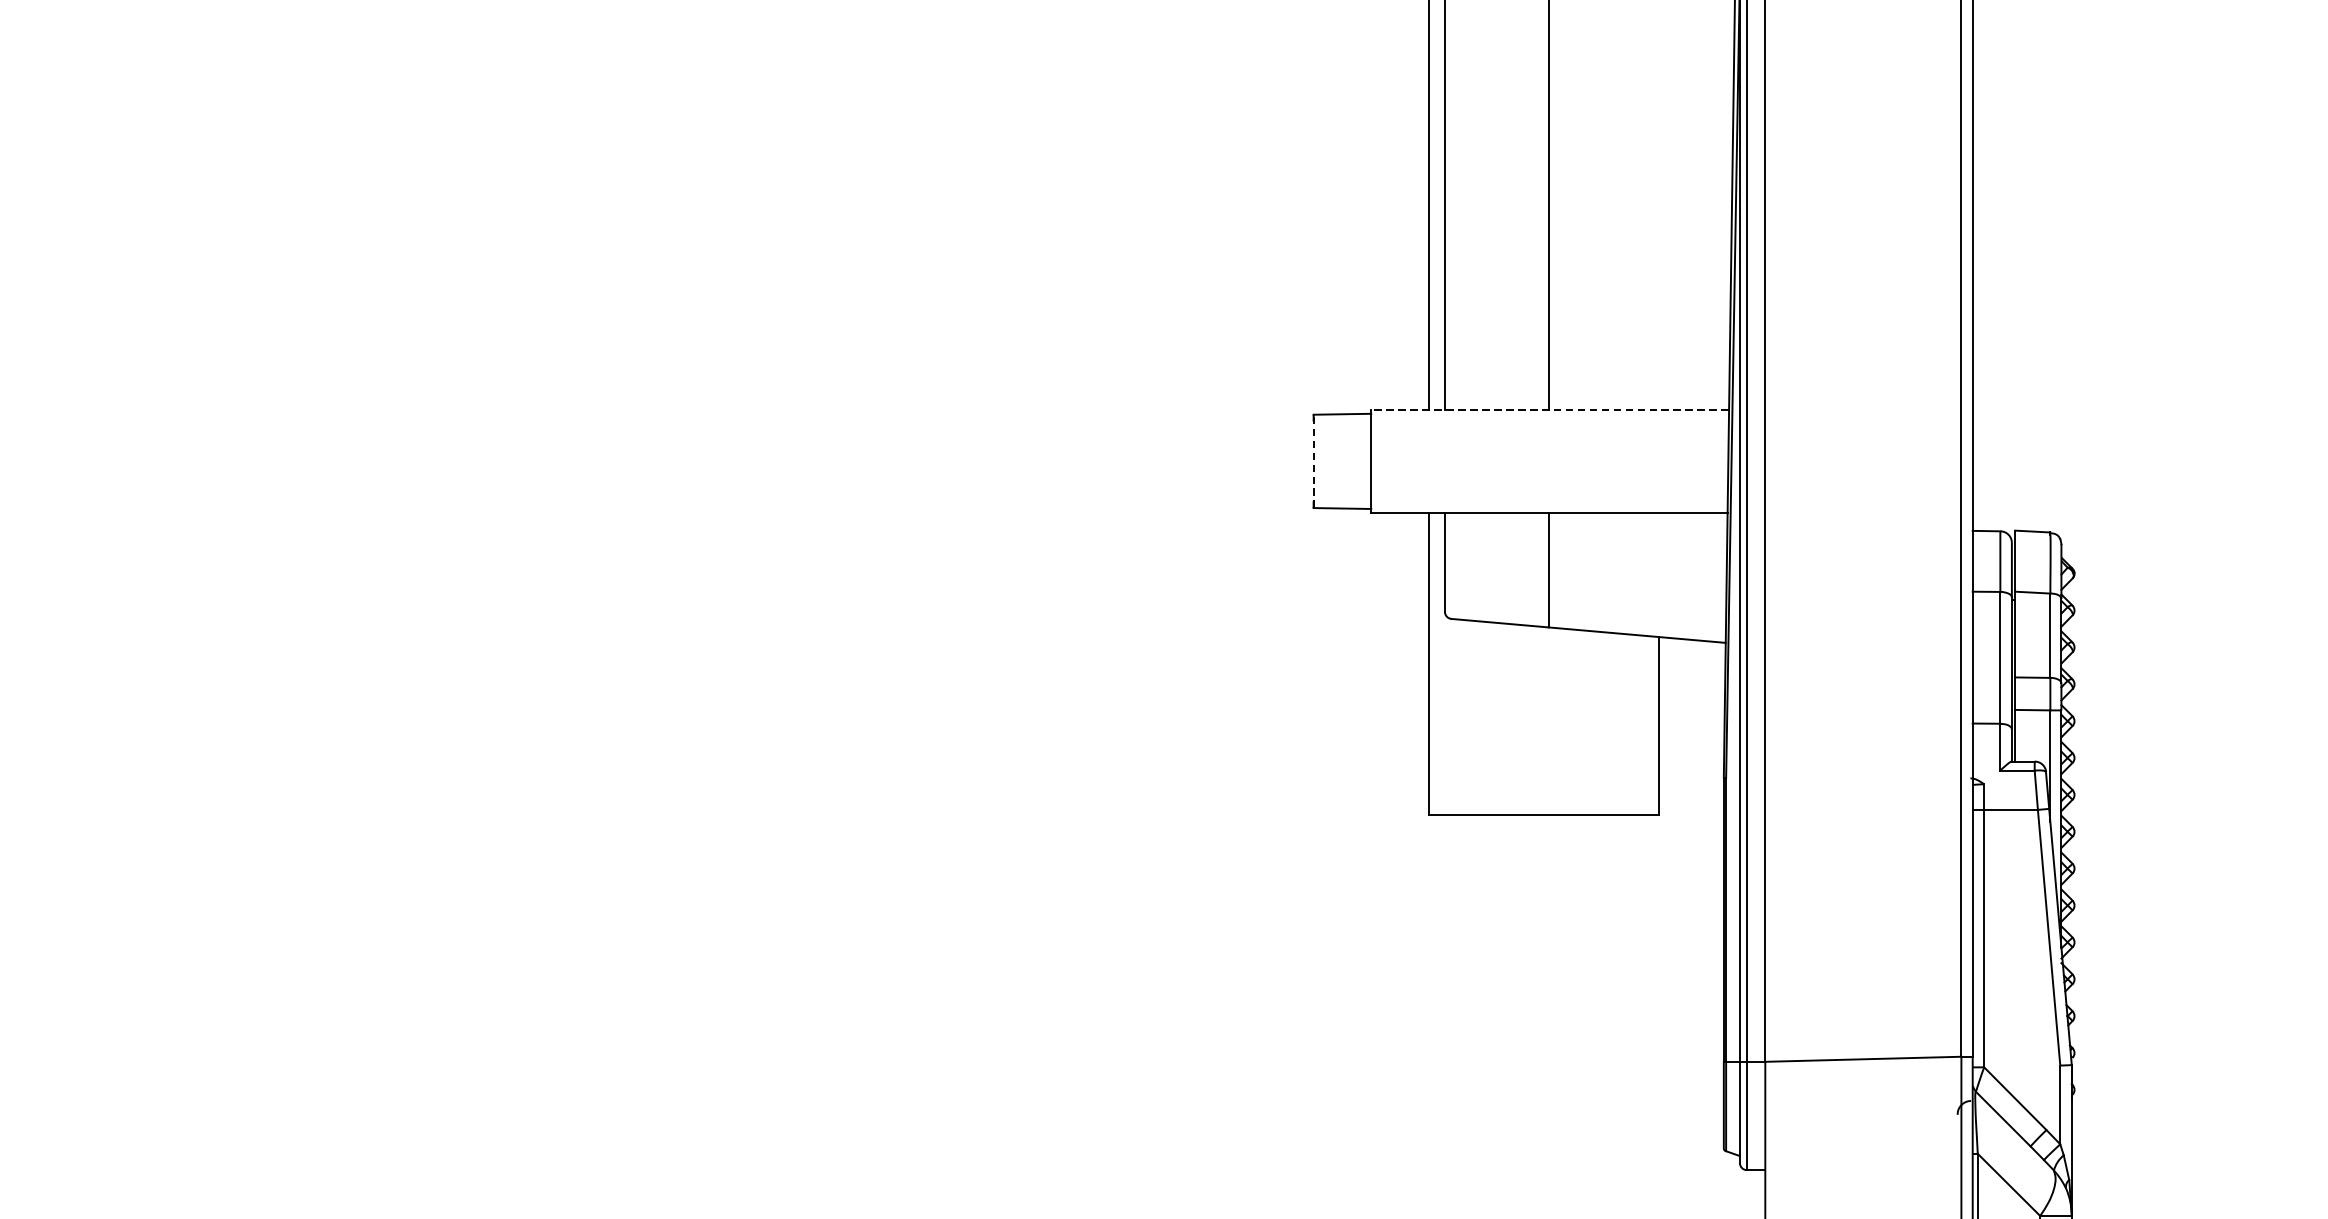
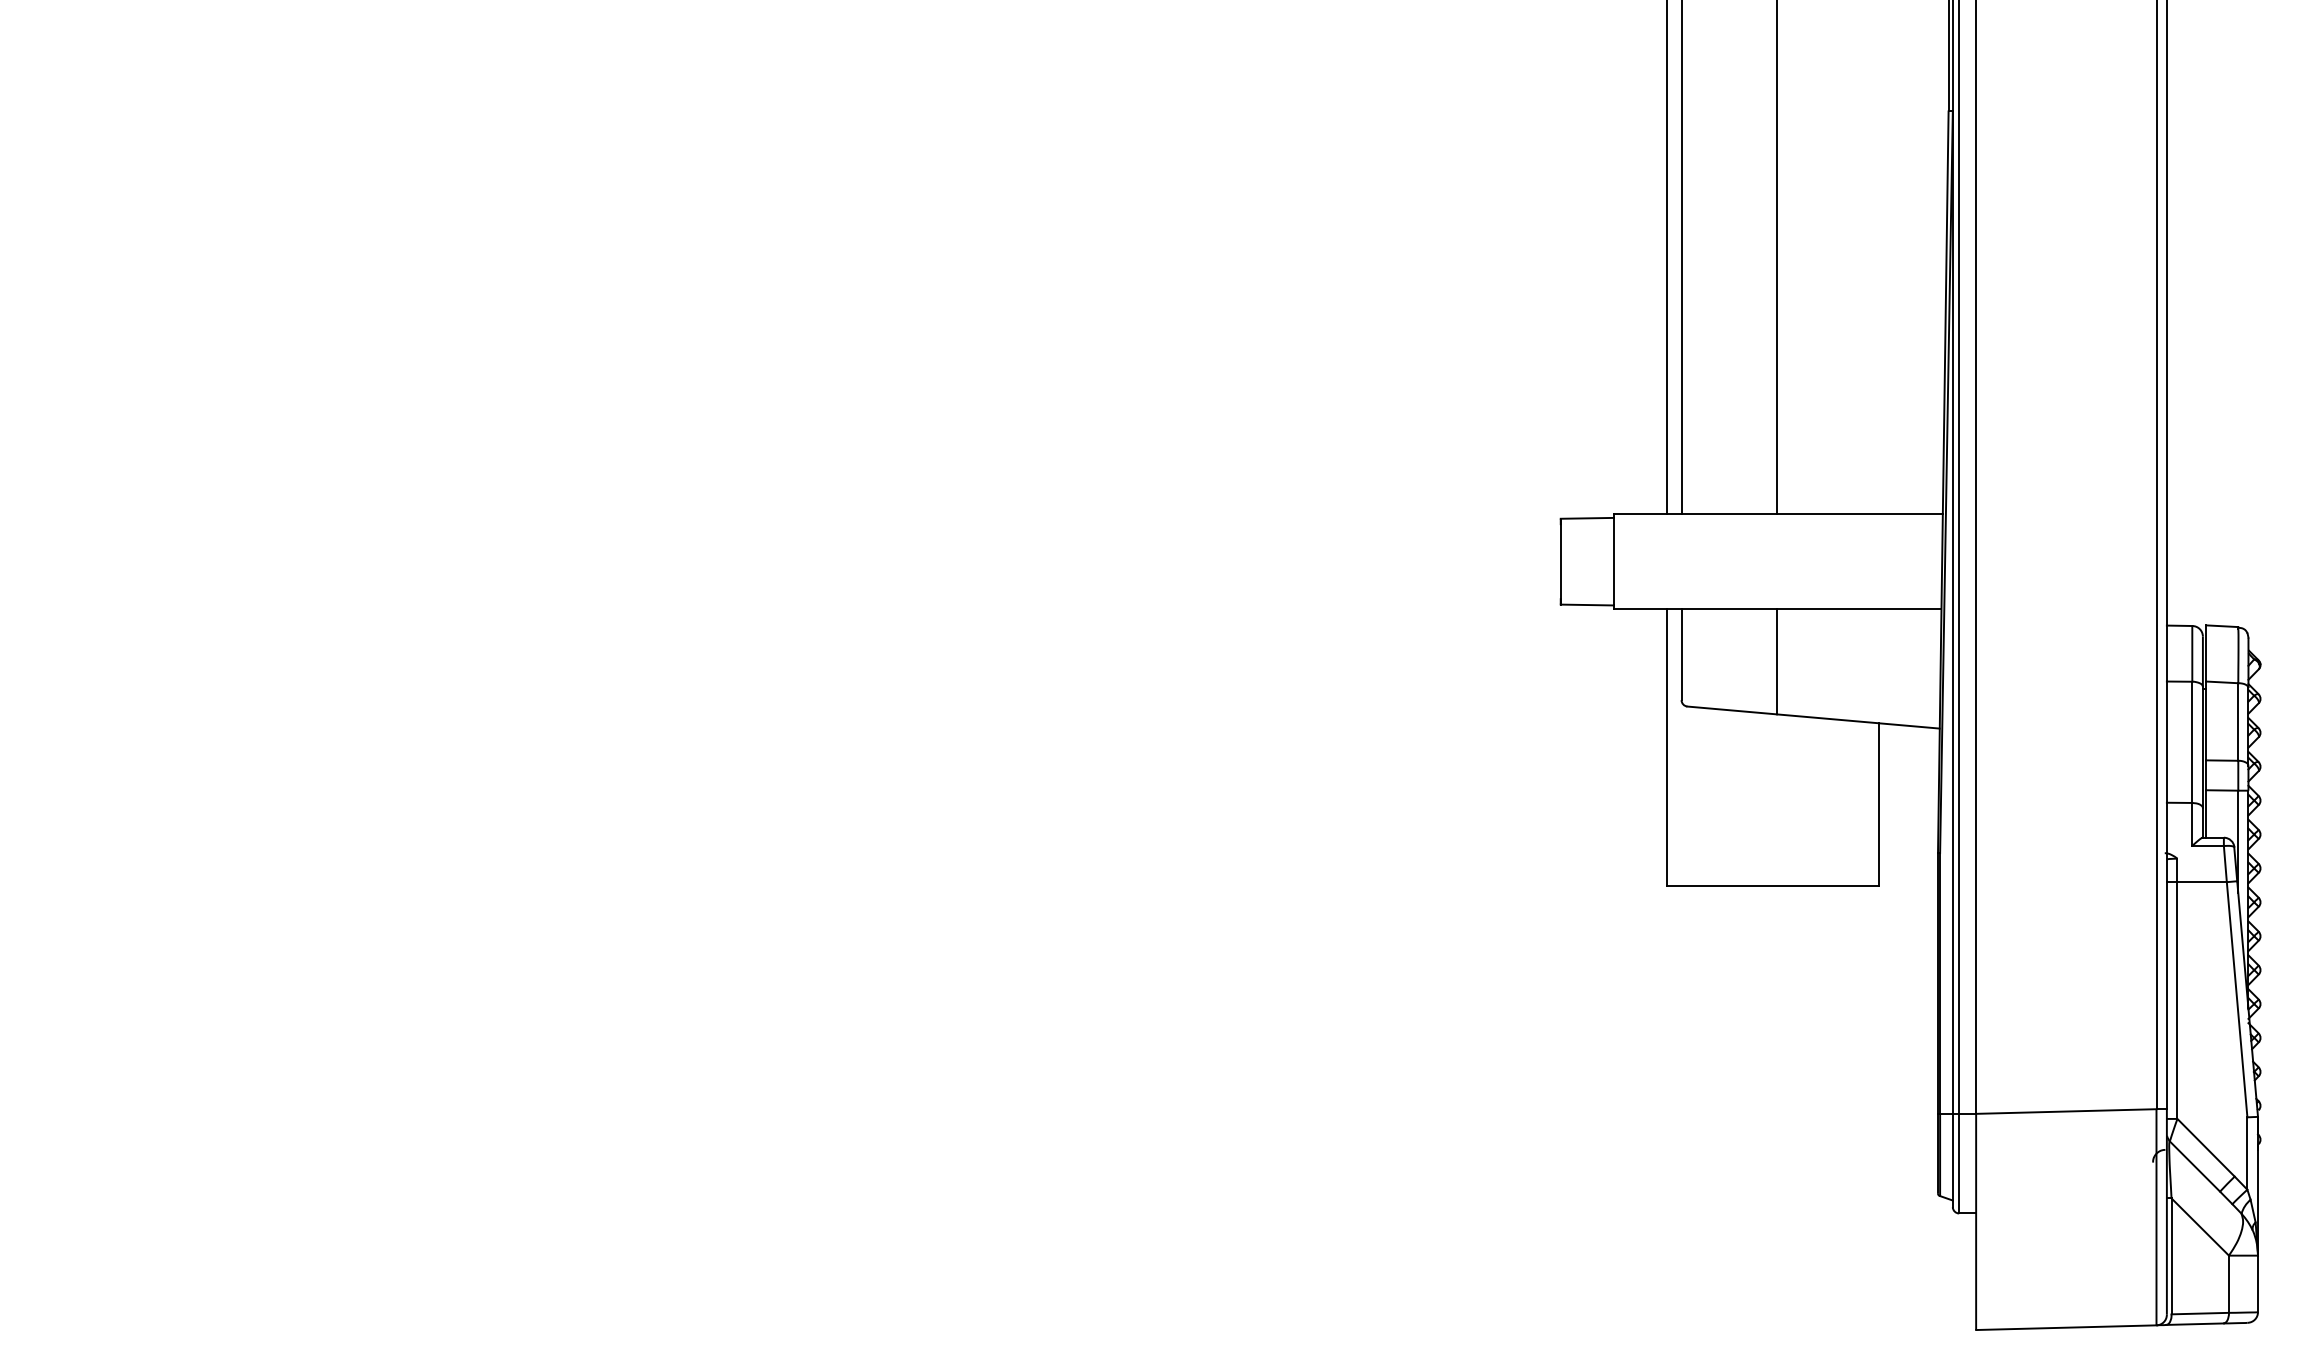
line: (1549, 410) -> (1777, 514), dashed -> solid
line: (1313, 461) -> (1560, 561), dashed -> solid

